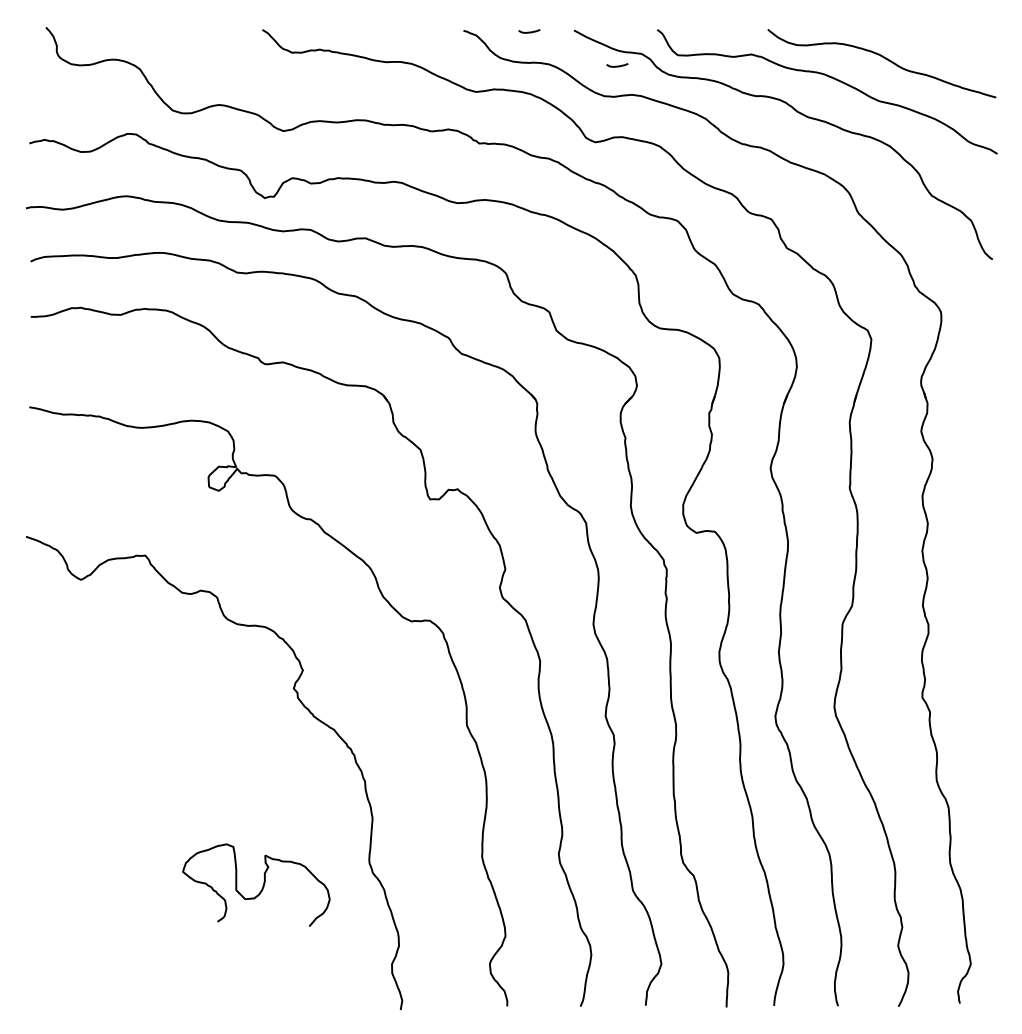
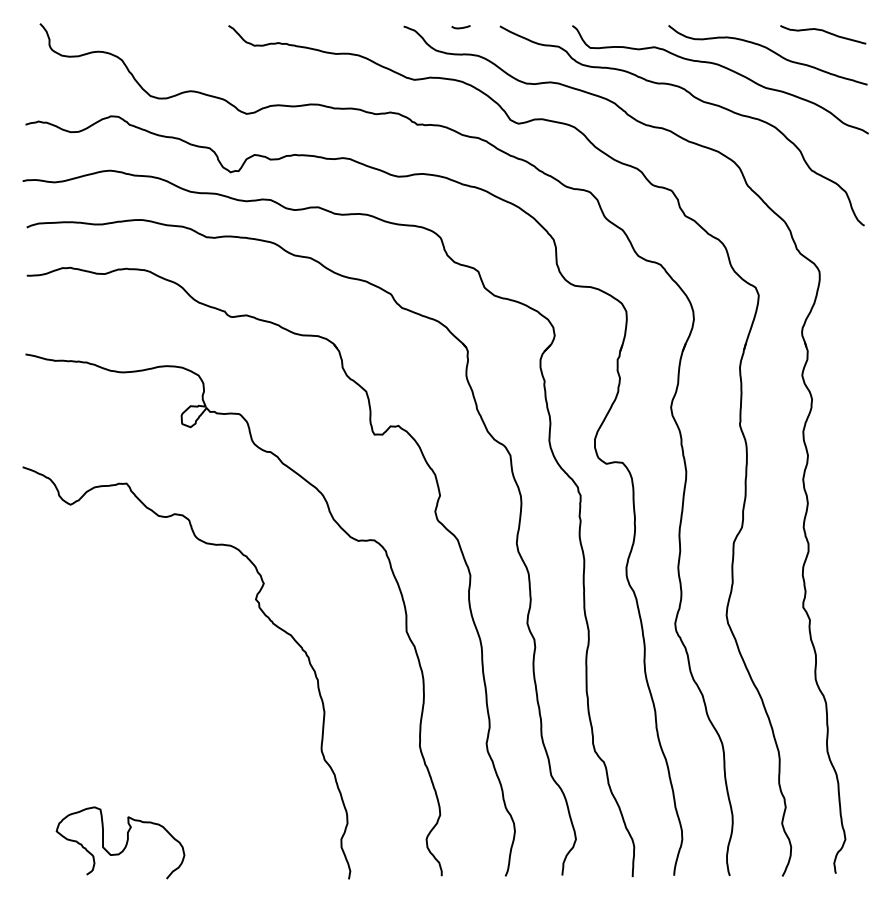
curve: (947, 37) -> (825, 32), added
curve: (617, 65) -> (537, 56), removed
curve: (262, 885) -> (125, 843), moved

